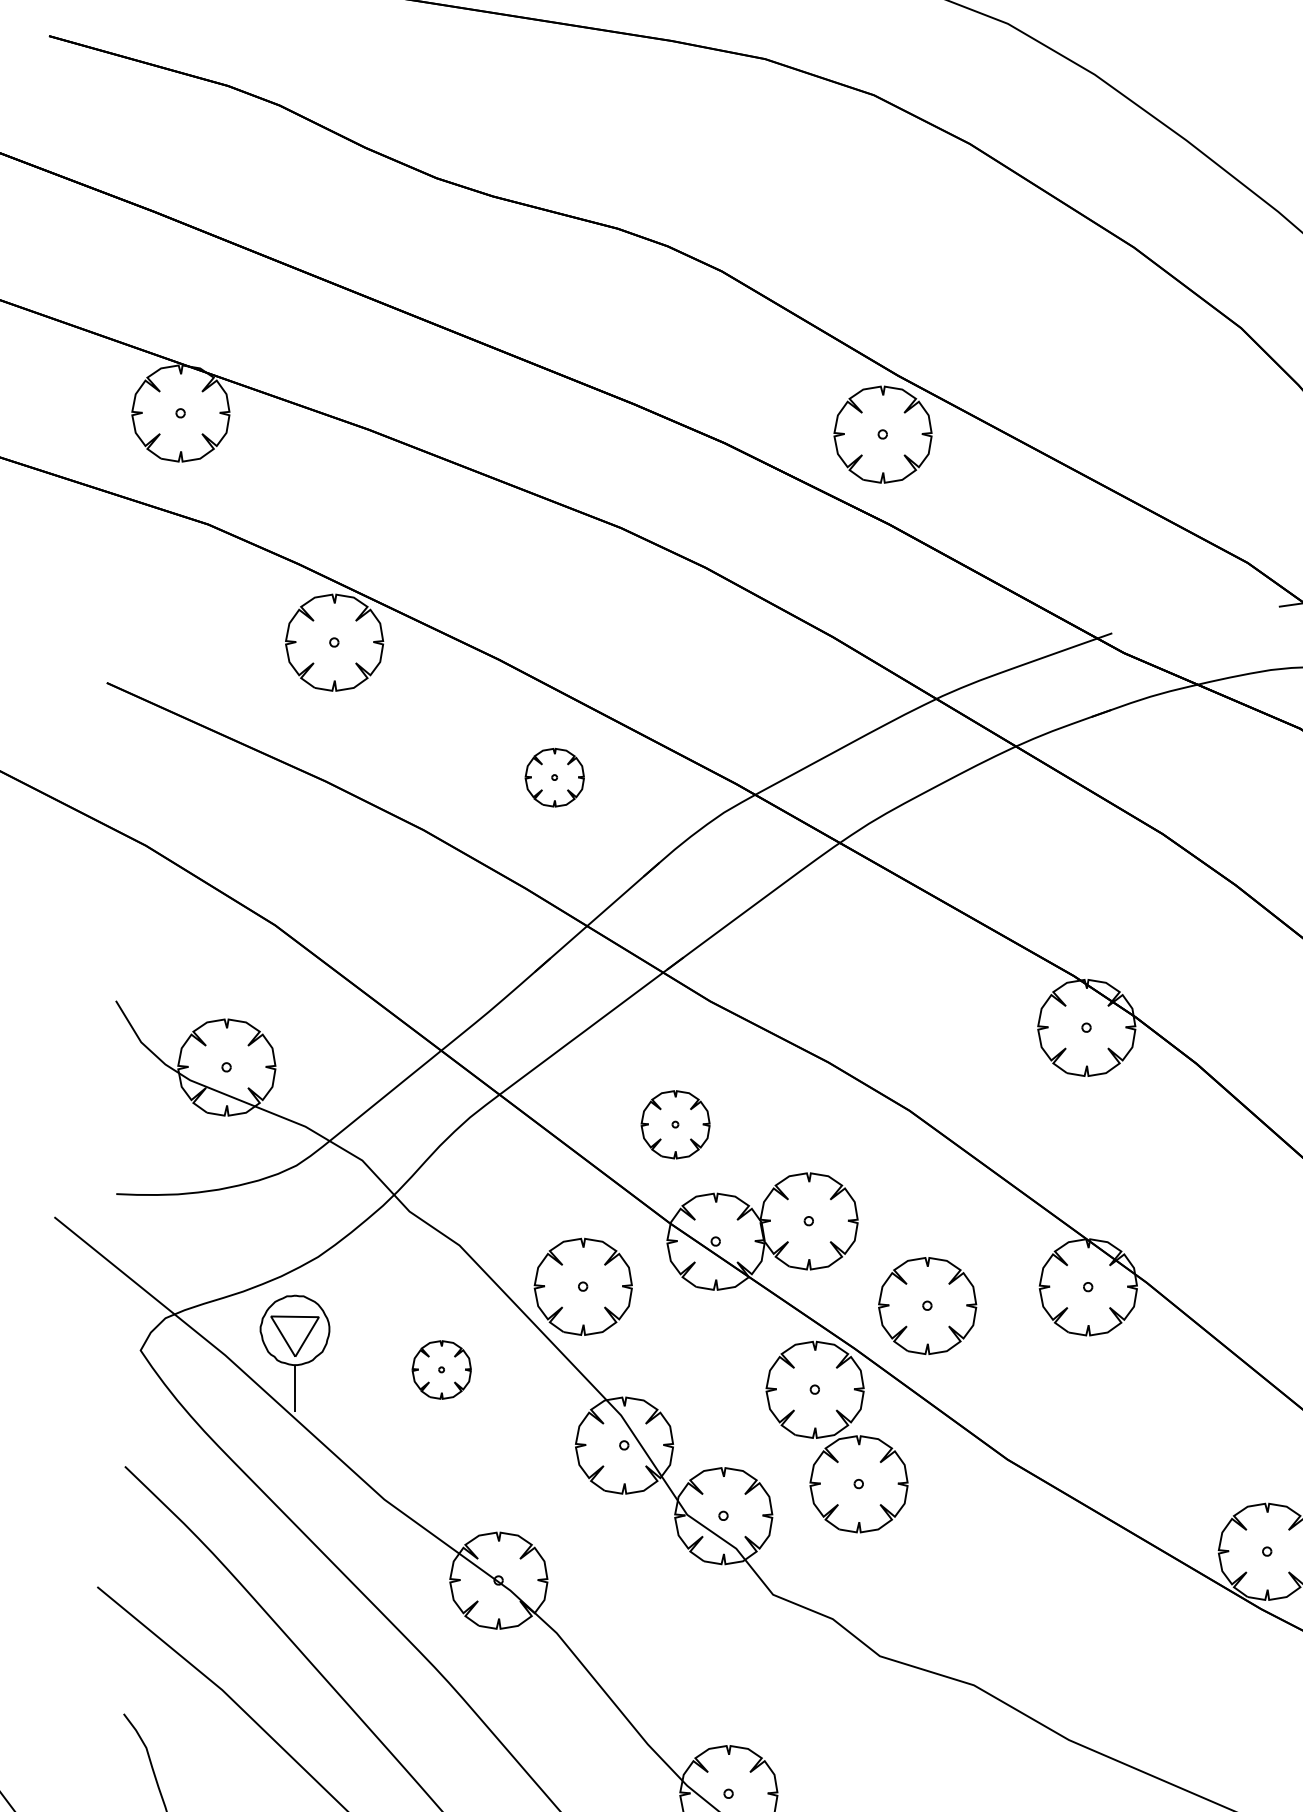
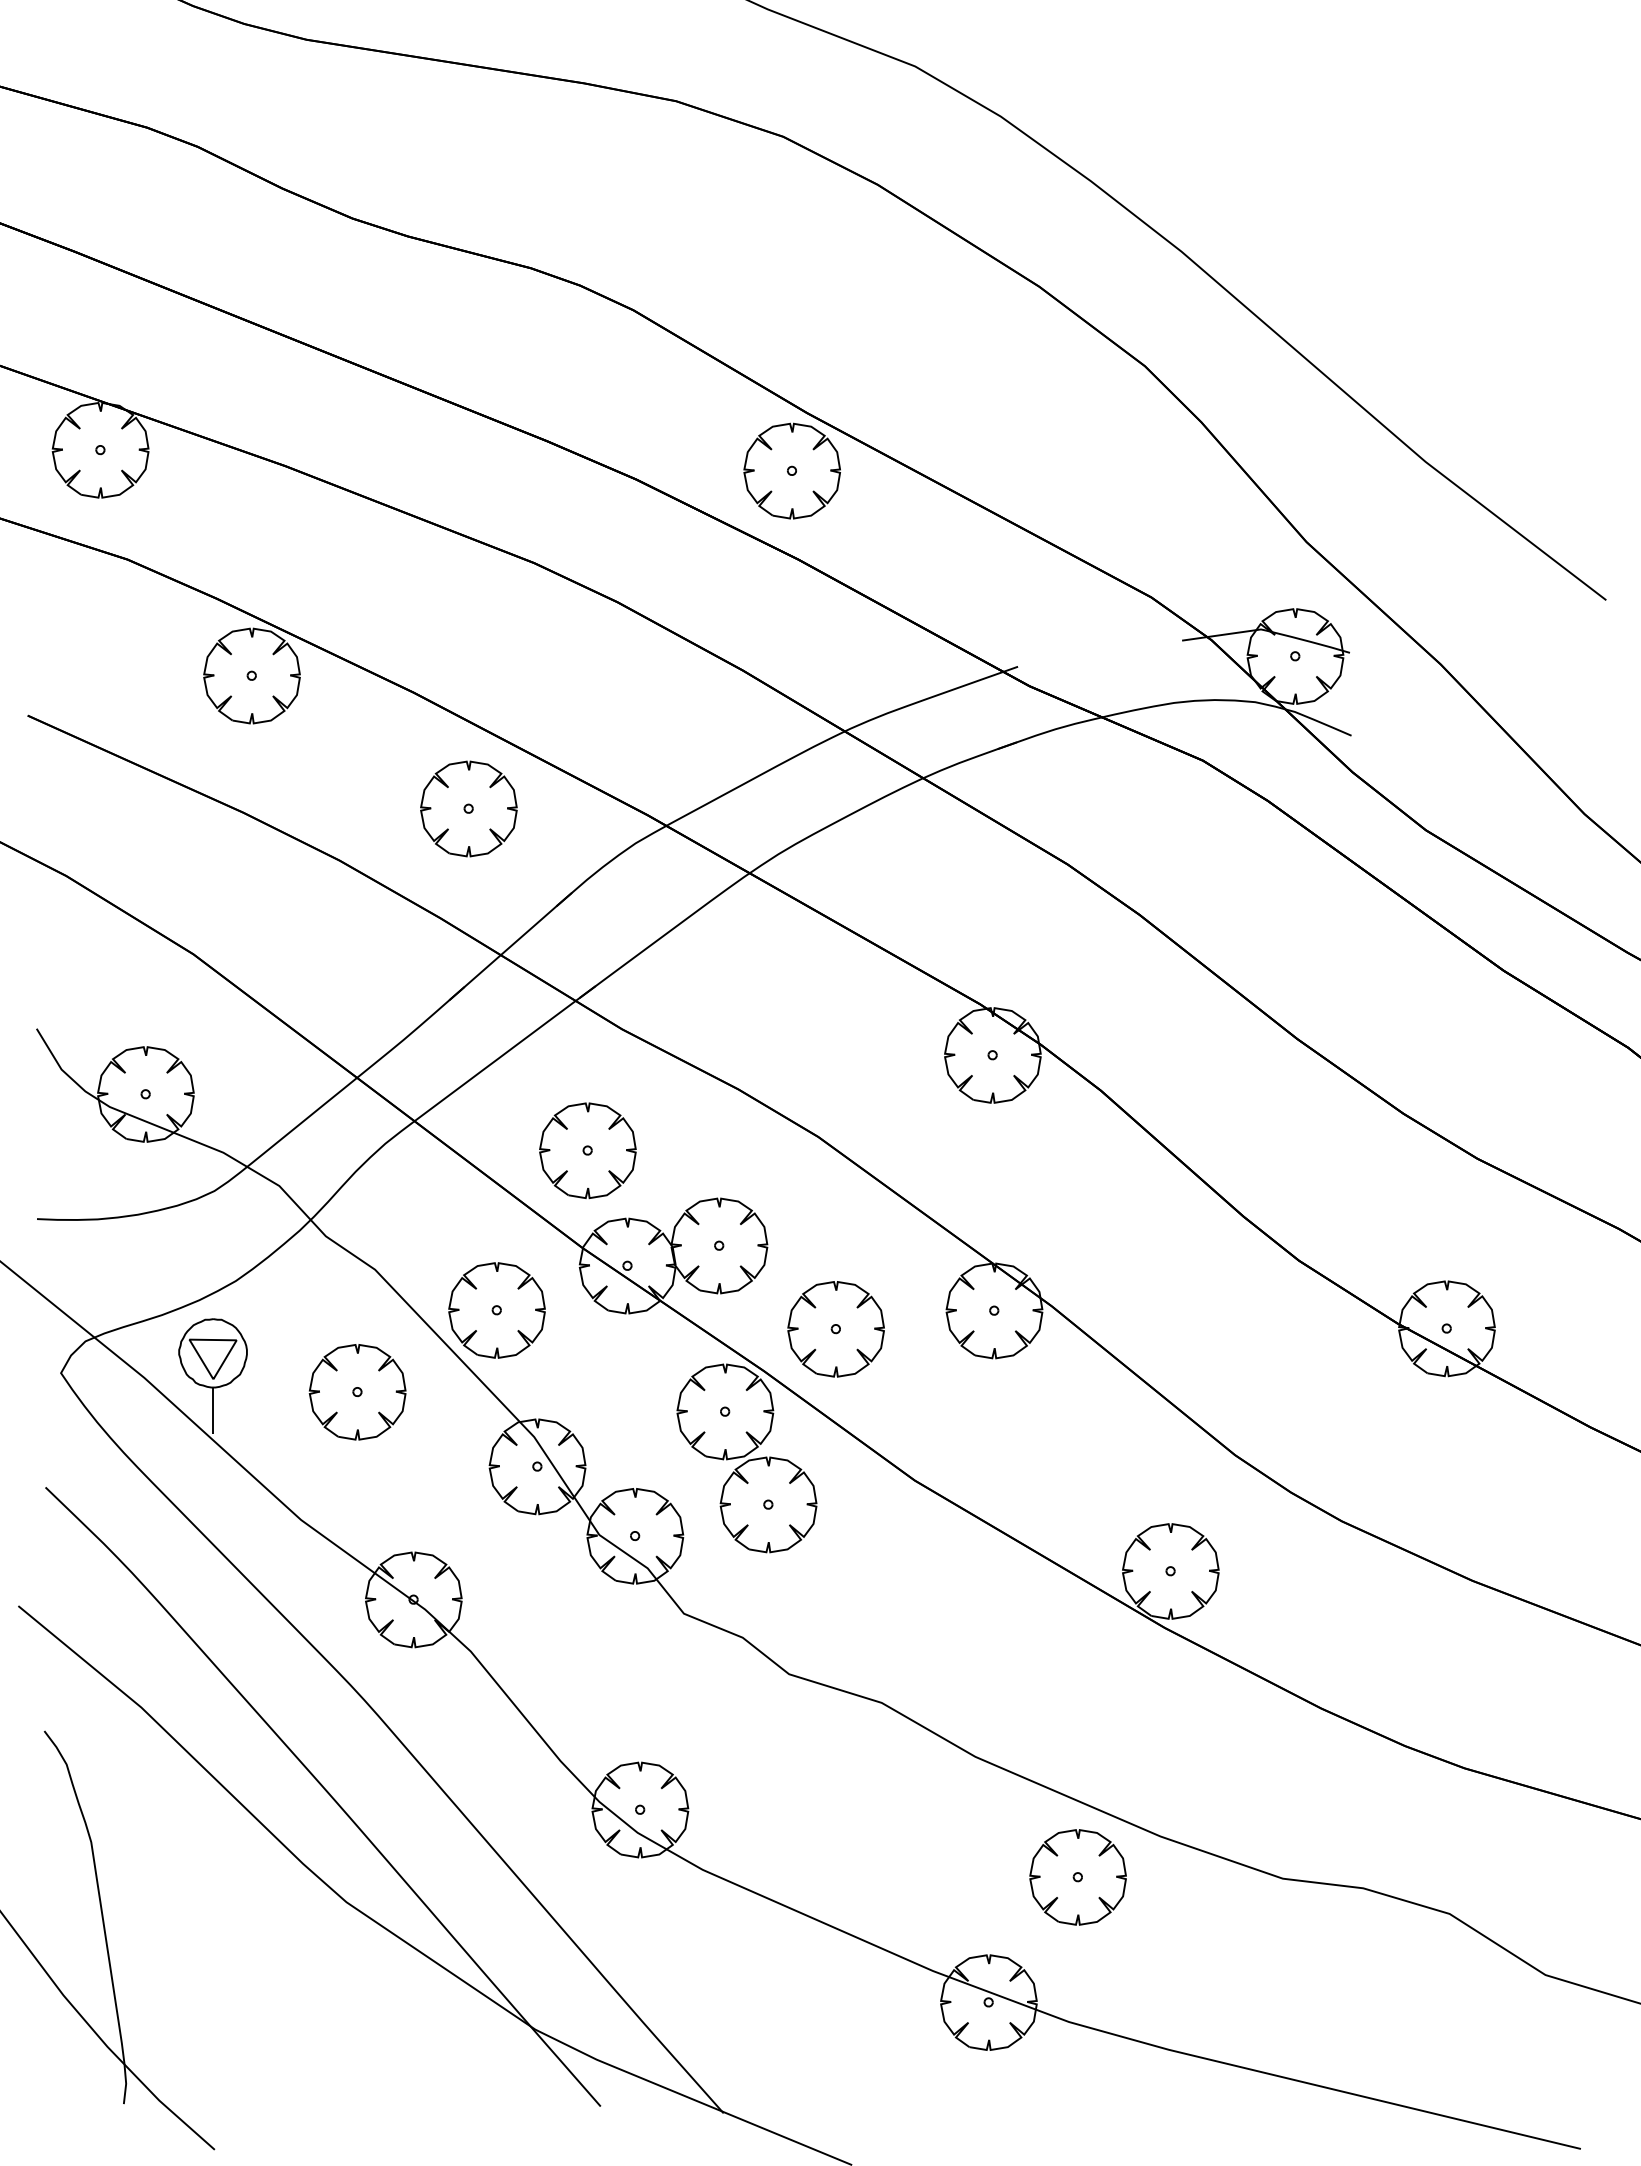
part: (554, 777) -> (468, 808), size x1.67
part: (675, 1124) -> (587, 1150), size x1.43
part: (441, 1370) -> (357, 1392), size x1.67

